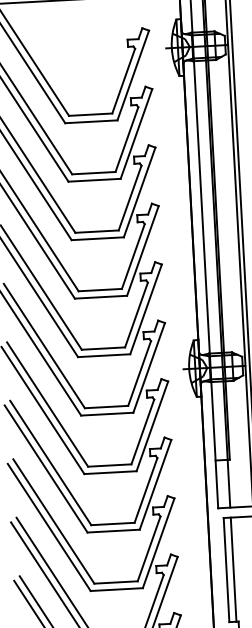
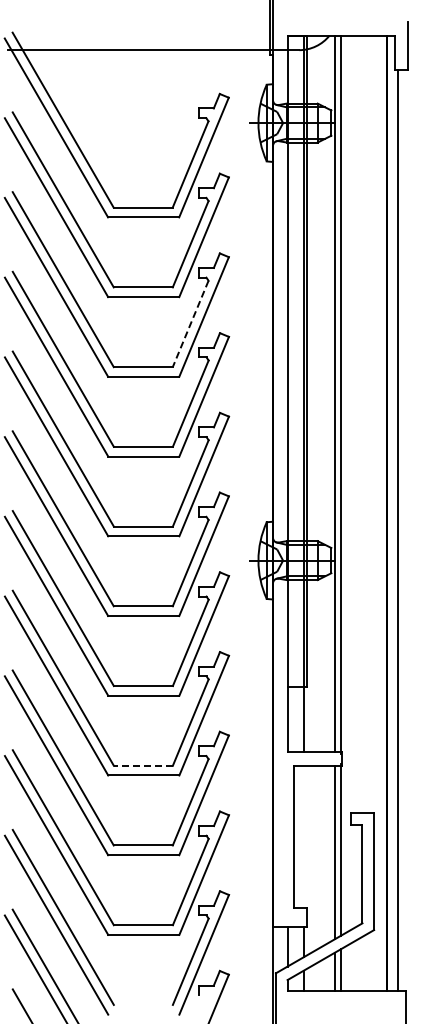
line: (129, 197) -> (190, 323), solid -> dashed
line: (113, 523) -> (143, 765), solid -> dashed
line: (233, 569) -> (304, 836), removed

